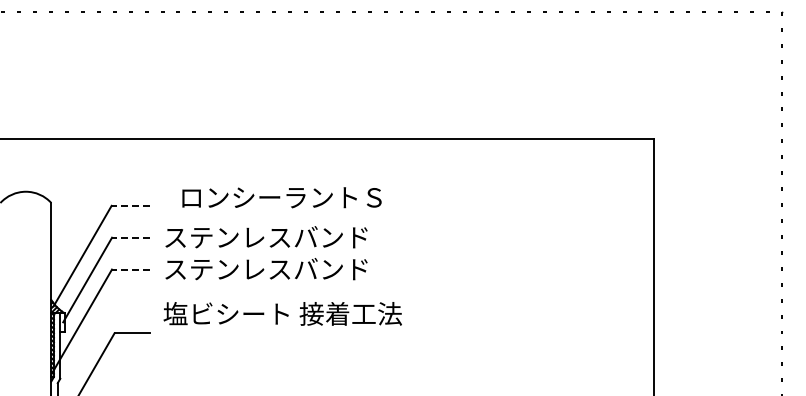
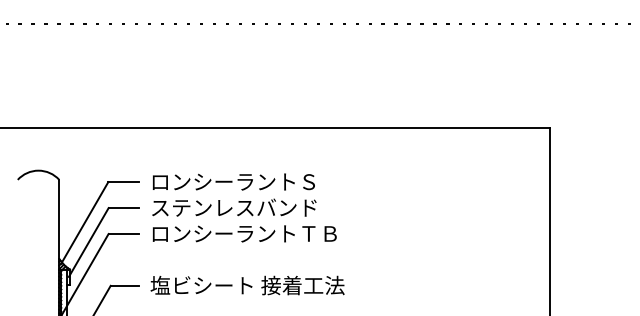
text: (281, 197) -> (233, 181), moved
line: (130, 205) -> (123, 181), dashed -> solid
line: (130, 237) -> (123, 207), dashed -> solid
line: (130, 269) -> (123, 233), dashed -> solid
text: (278, 269) -> (244, 233), ステンレスバンド -> ロンシーラントＴＢ
text: (282, 313) -> (247, 285), moved

